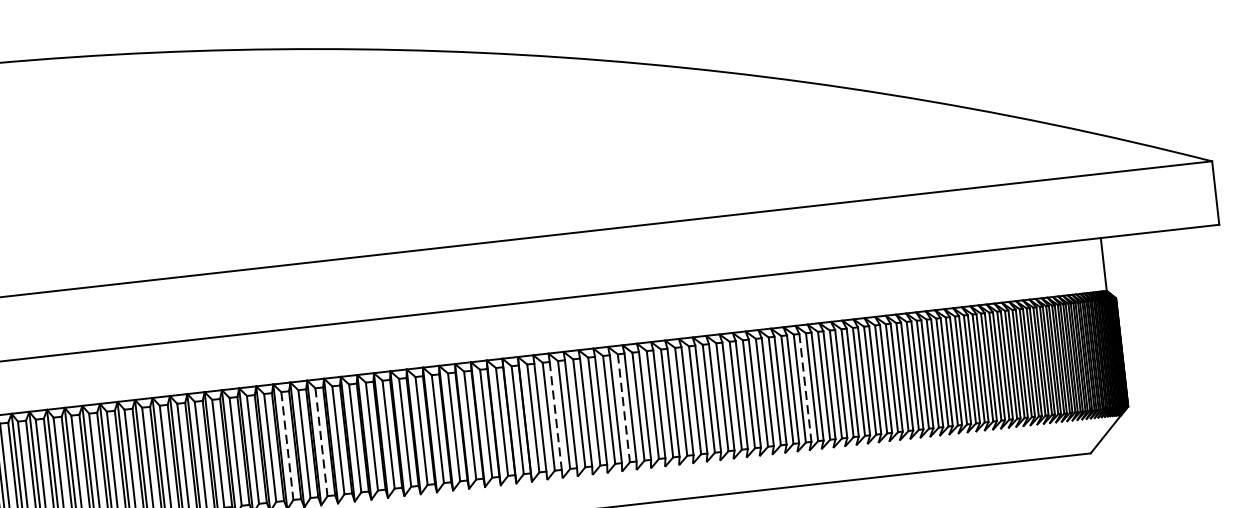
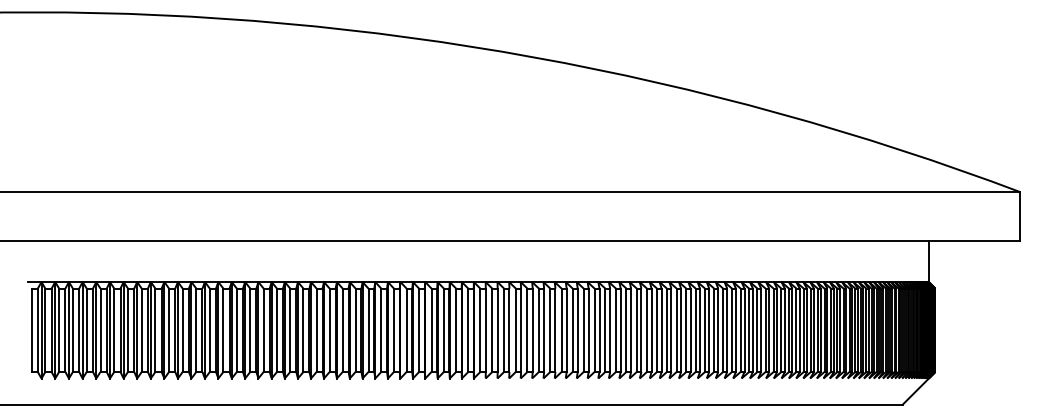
line: (805, 388) -> (690, 330), dashed -> solid
line: (624, 408) -> (550, 330), dashed -> solid
line: (555, 416) -> (497, 330), dashed -> solid
line: (321, 442) -> (316, 330), dashed -> solid
line: (287, 446) -> (290, 330), dashed -> solid

